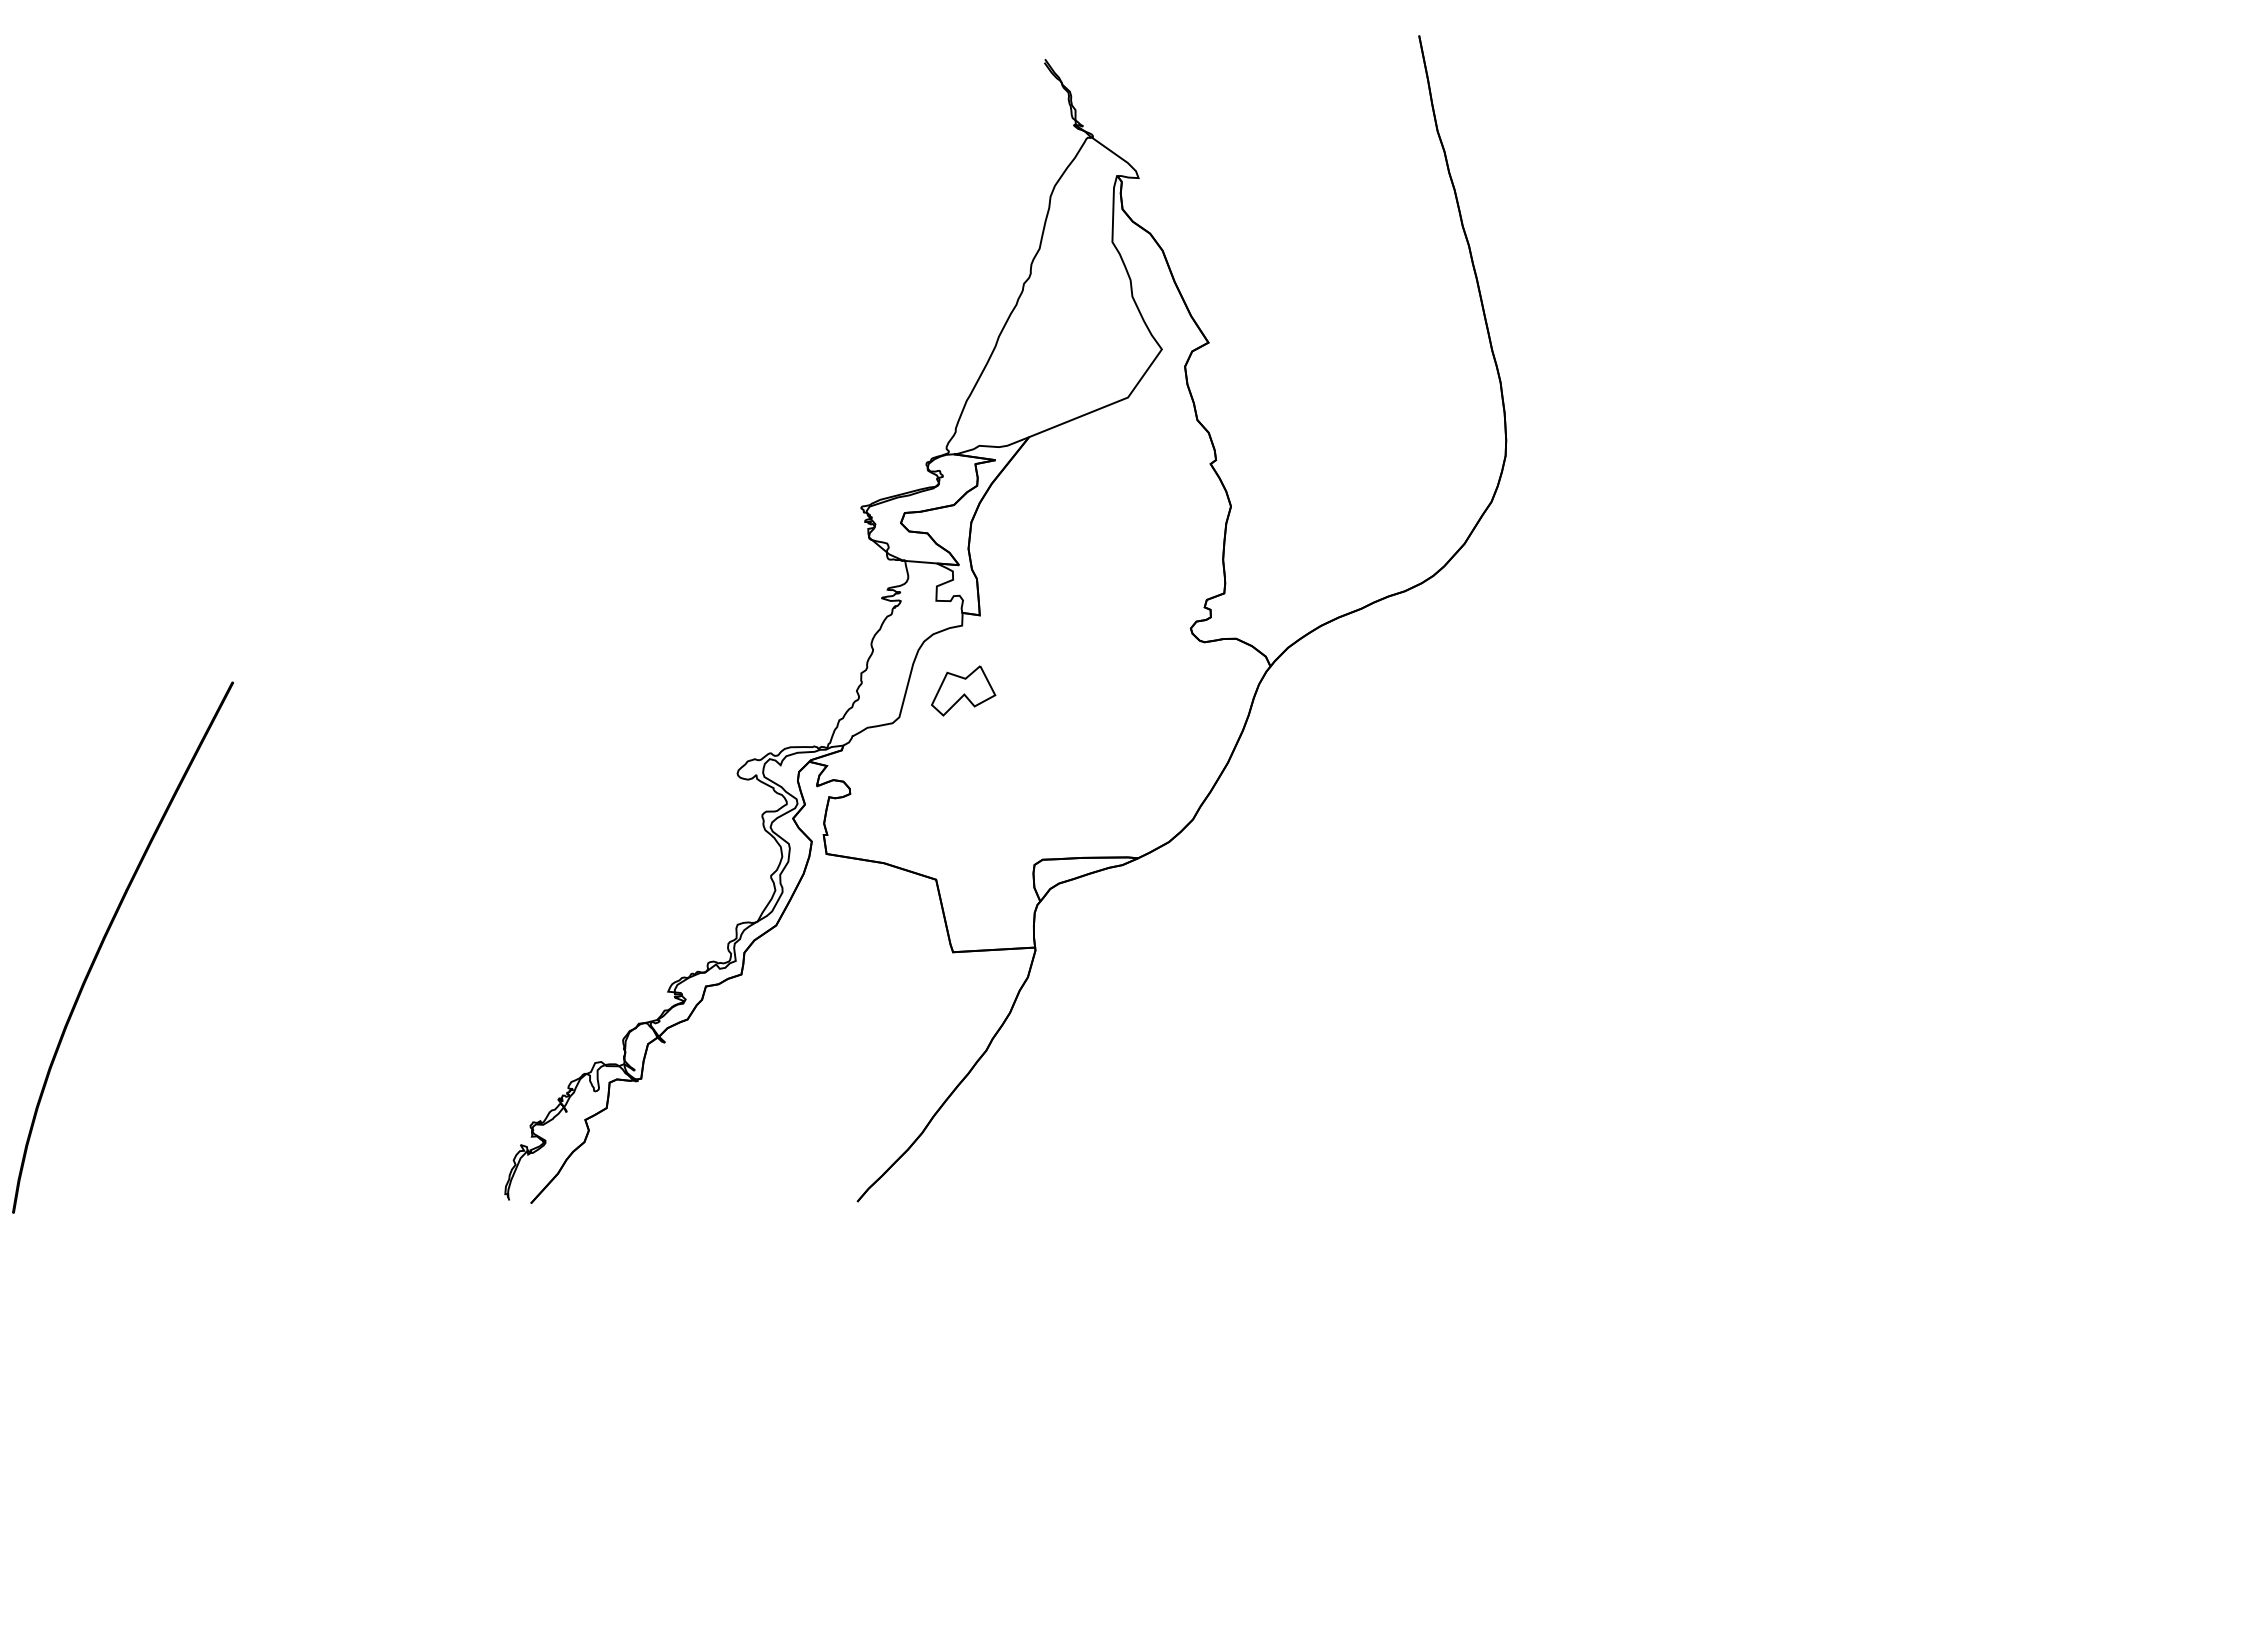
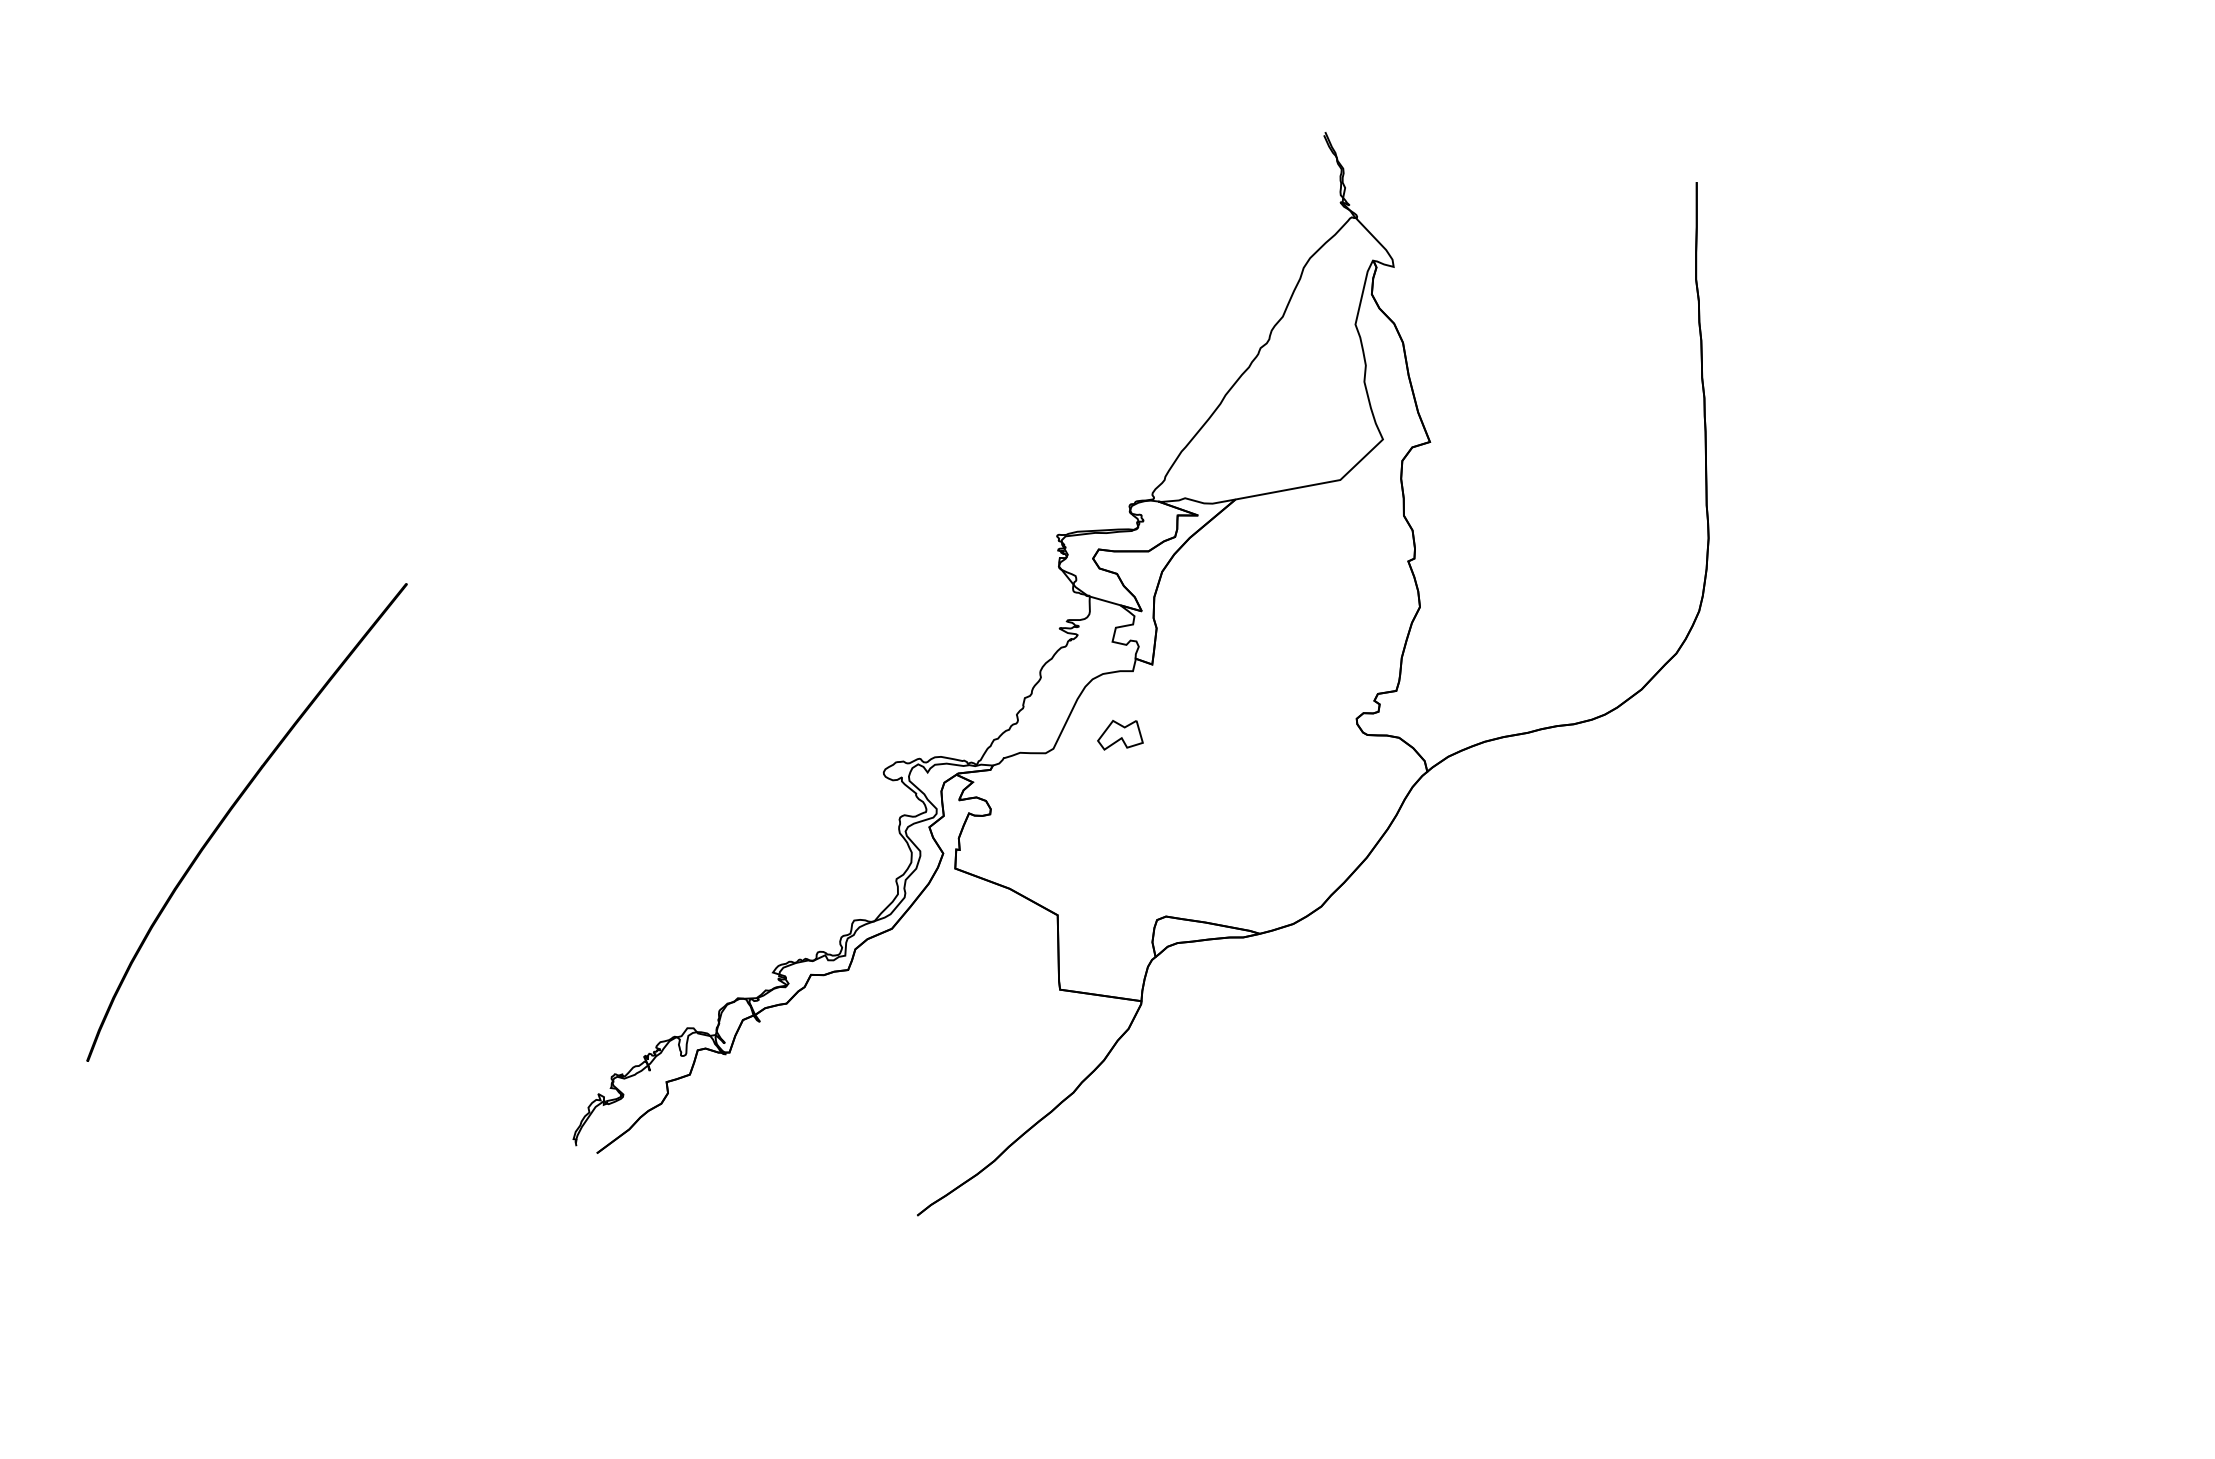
part: (963, 690) -> (1121, 735), size x0.7

